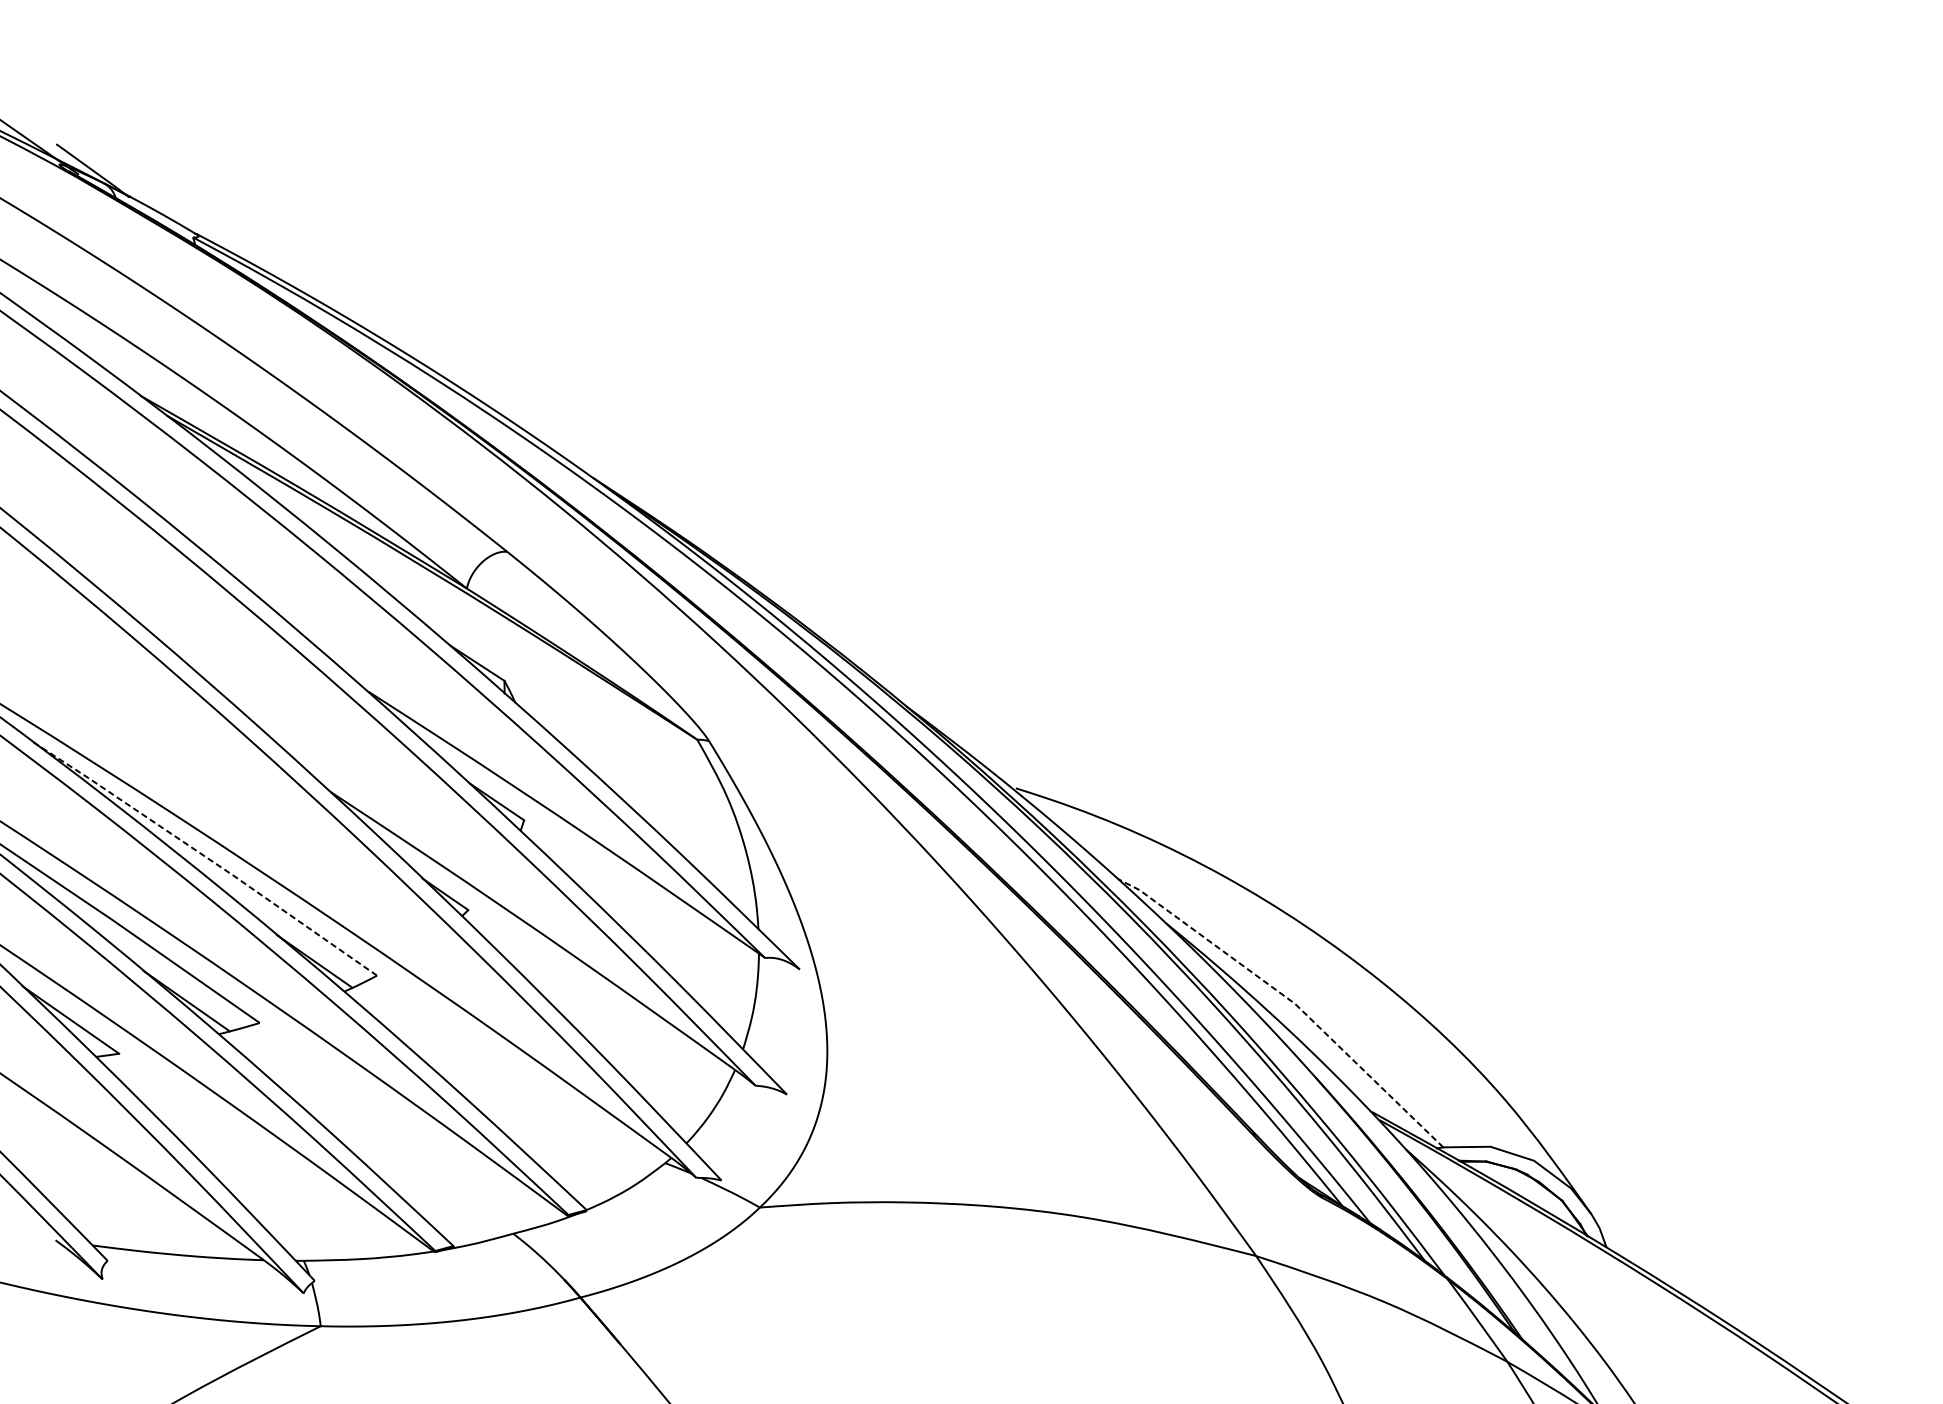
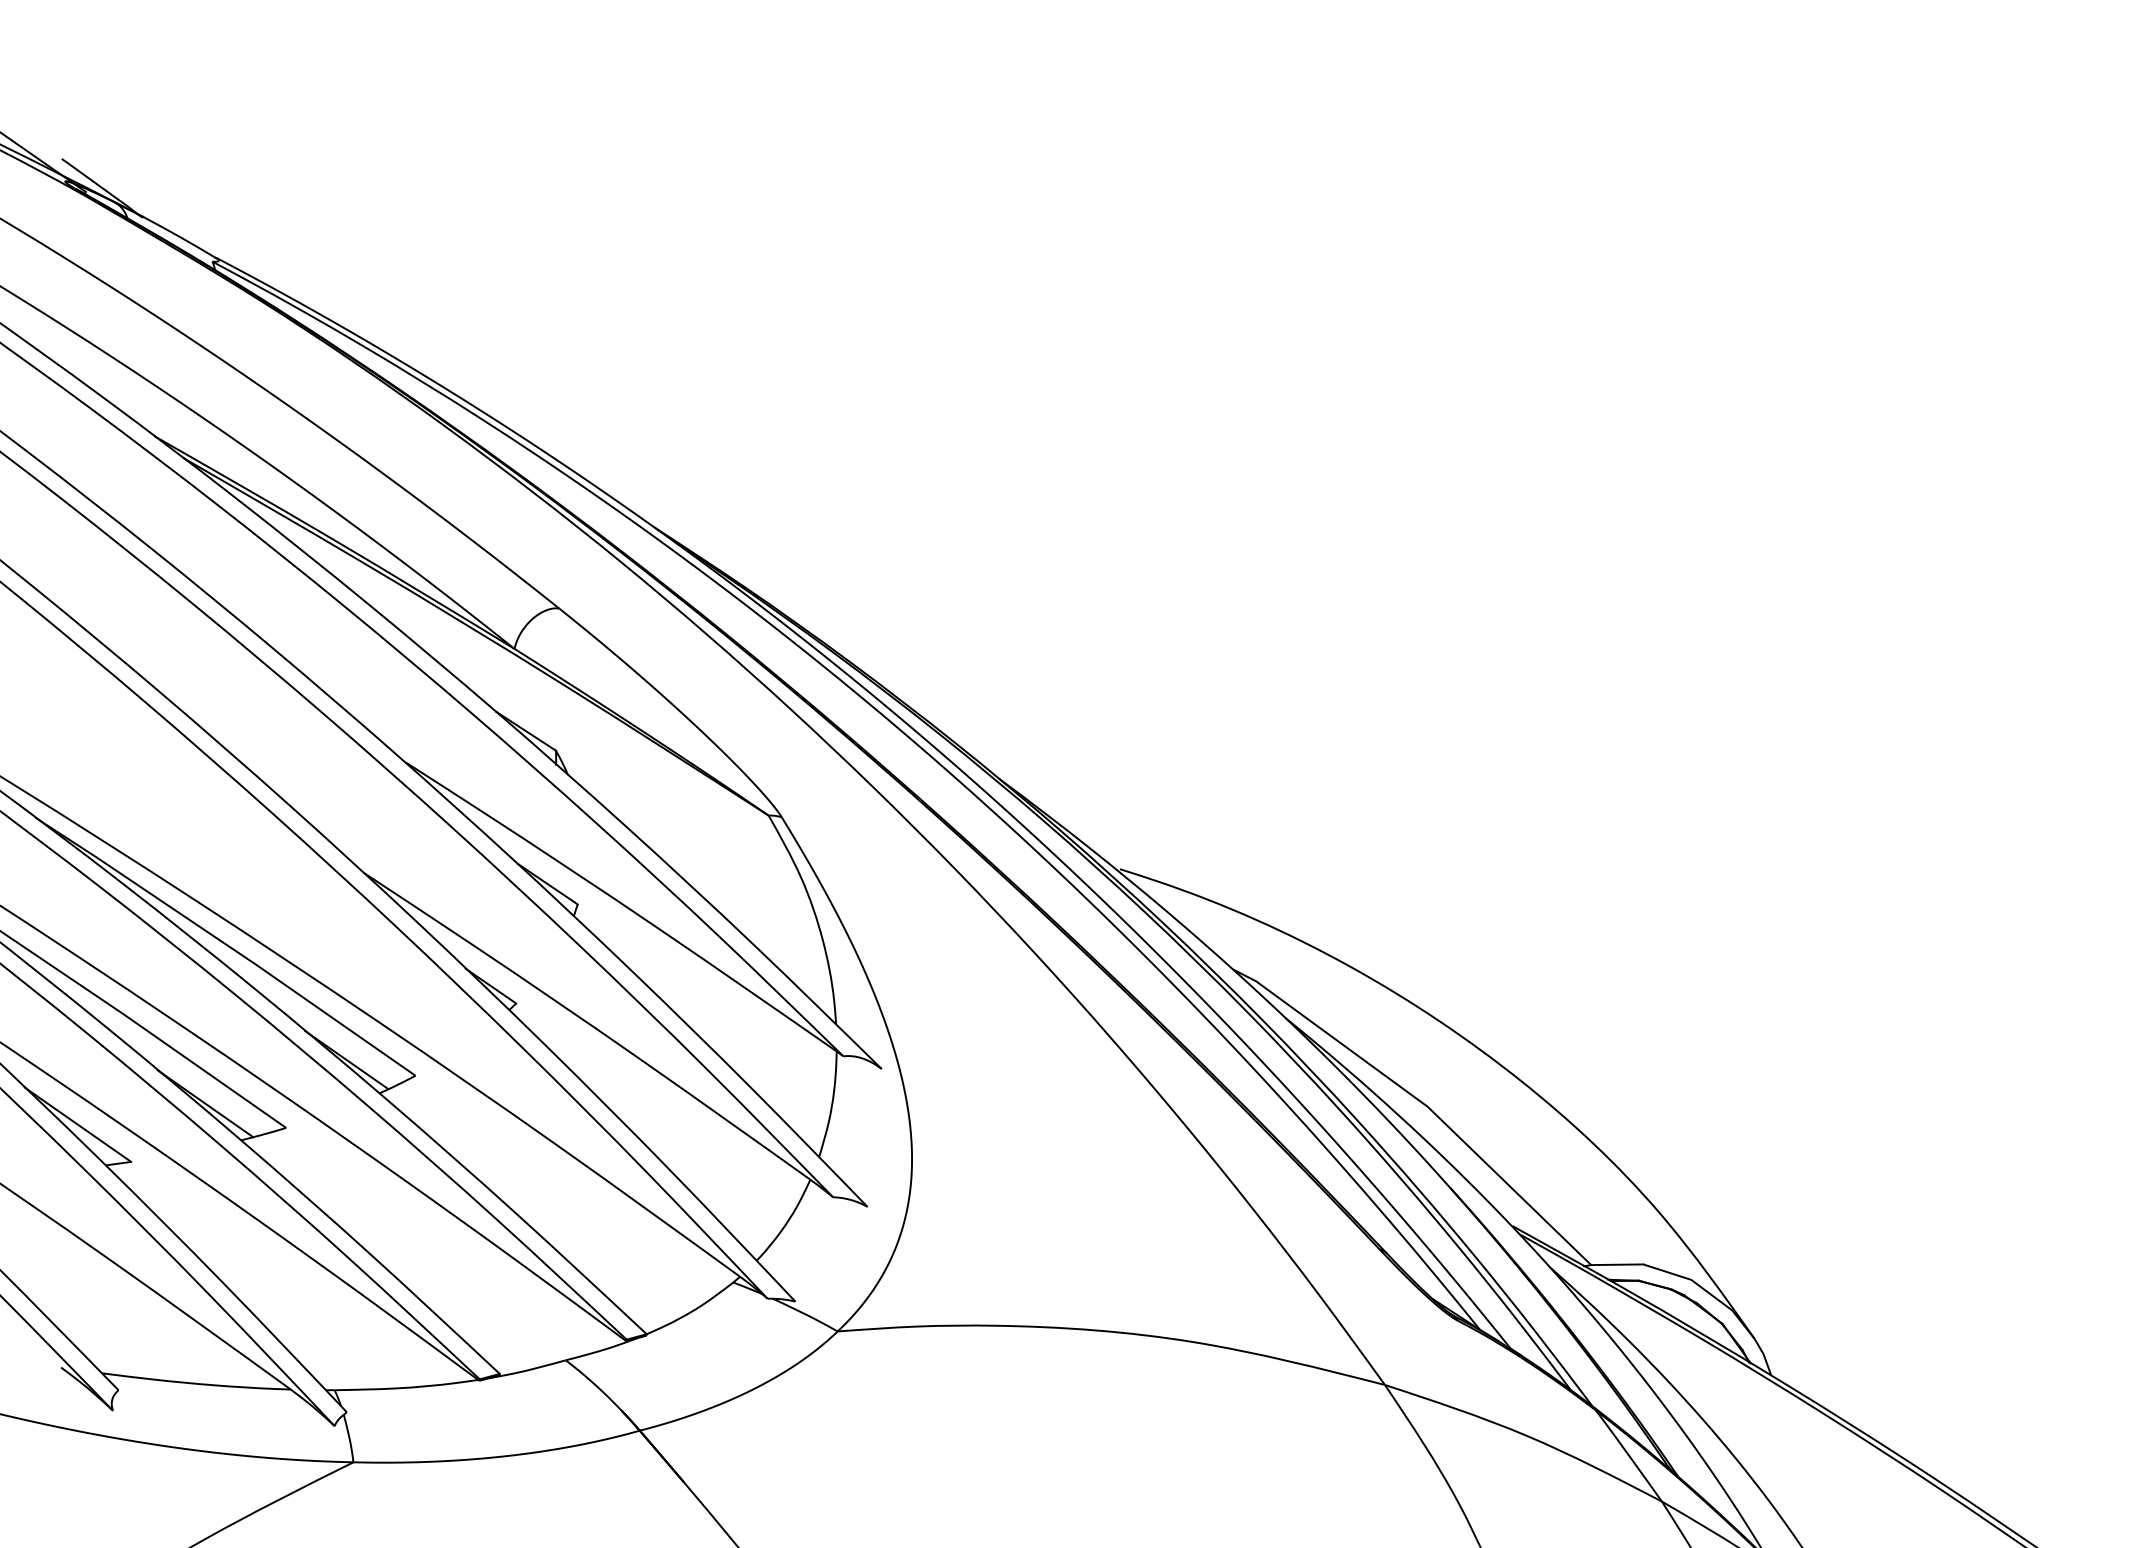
line: (204, 856) -> (225, 944), dashed -> solid
line: (1290, 1000) -> (1422, 1103), dashed -> solid

